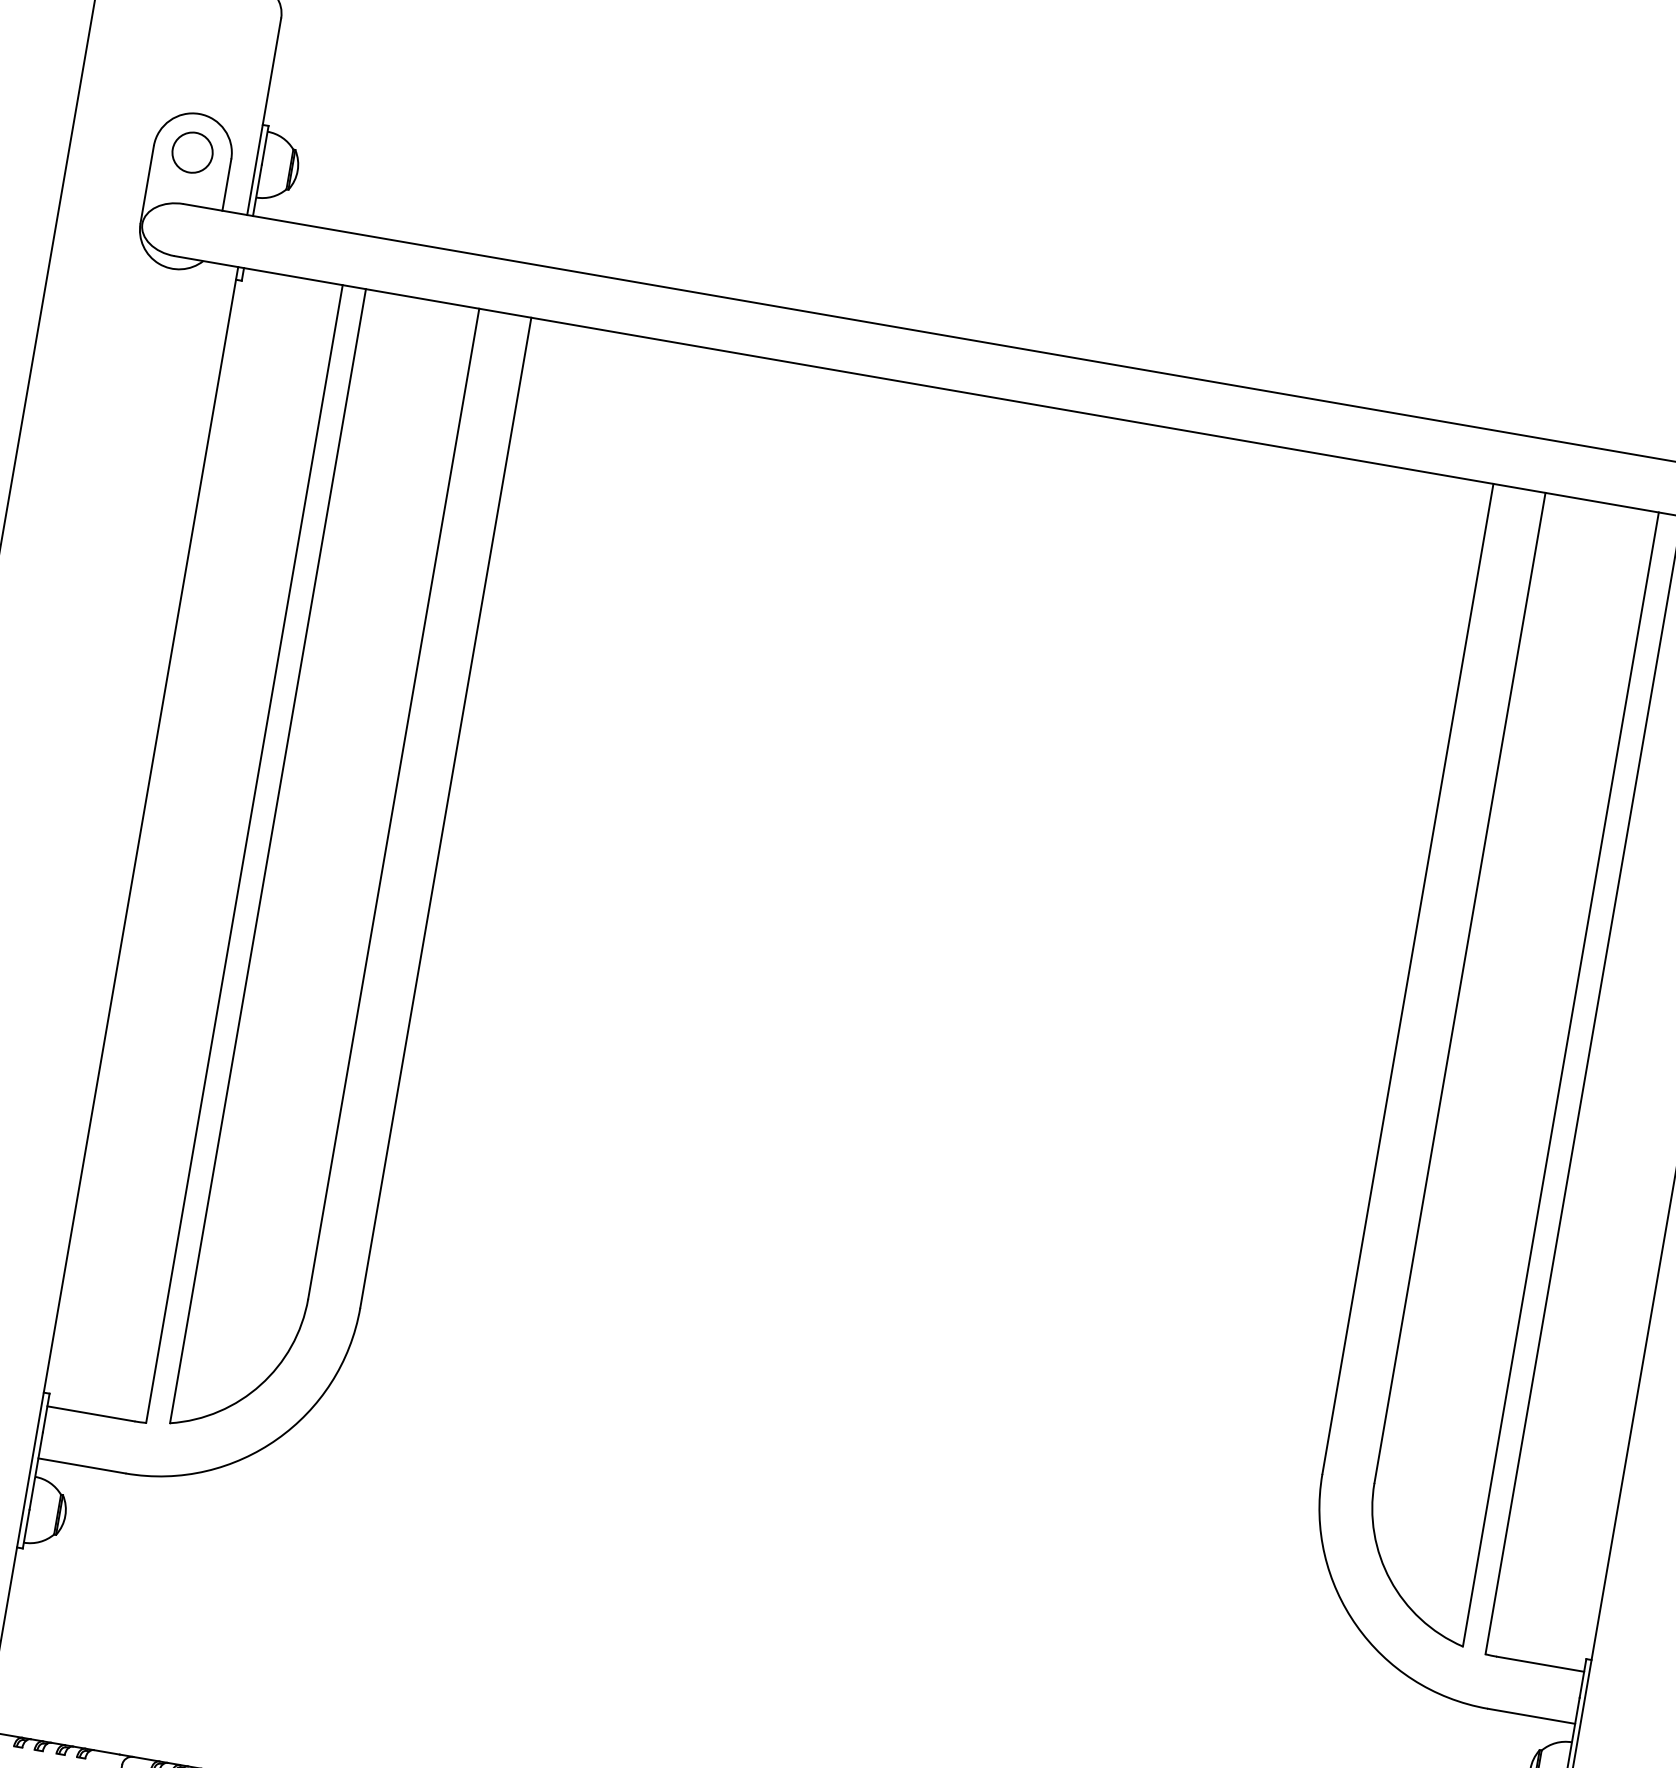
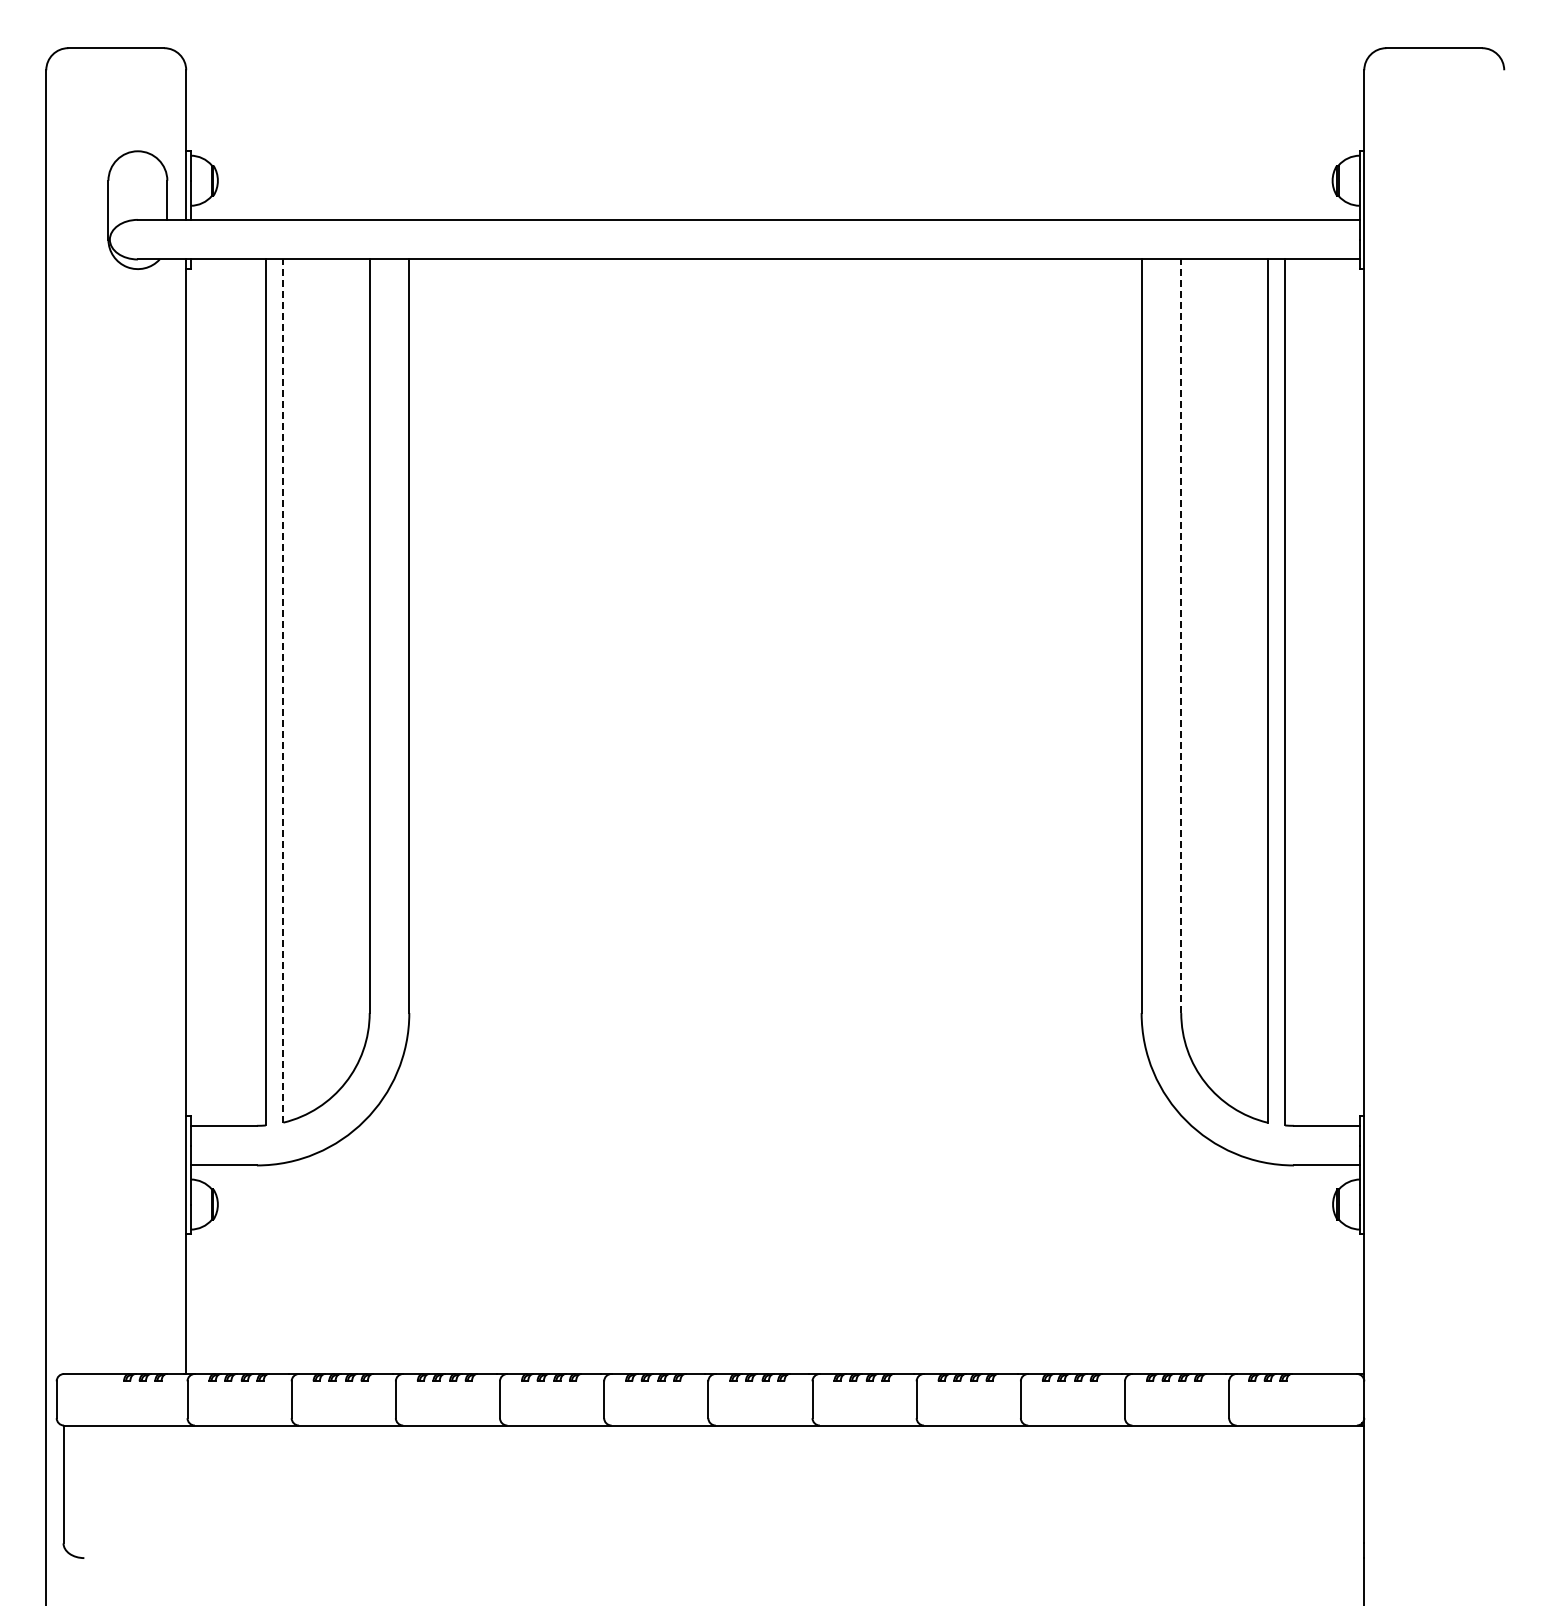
circle: (192, 152) -> (137, 180), removed
line: (267, 856) -> (283, 691), solid -> dashed
line: (1460, 988) -> (1181, 636), solid -> dashed

